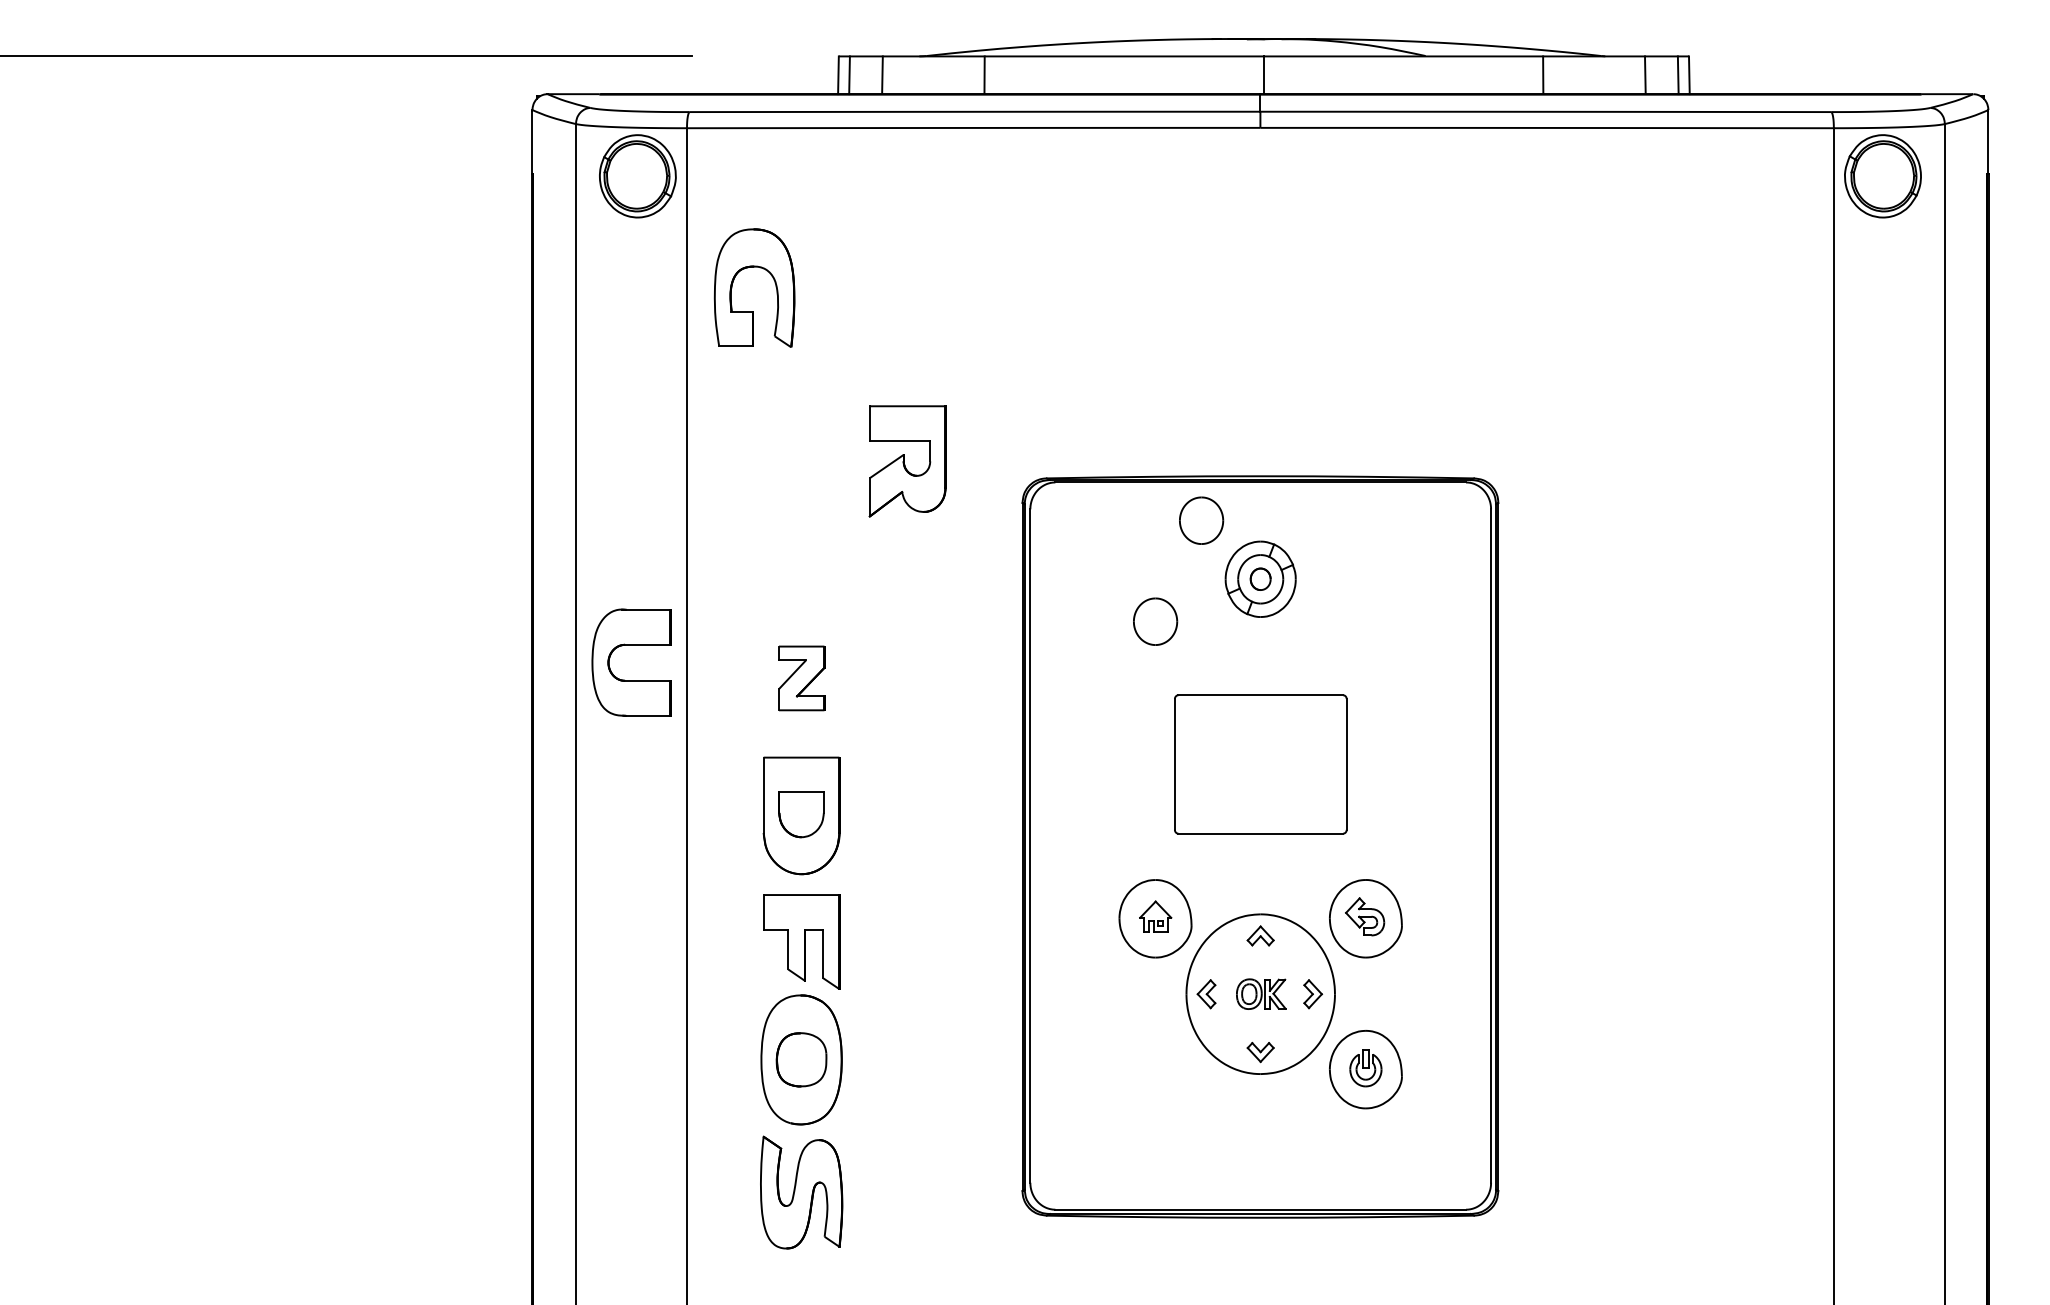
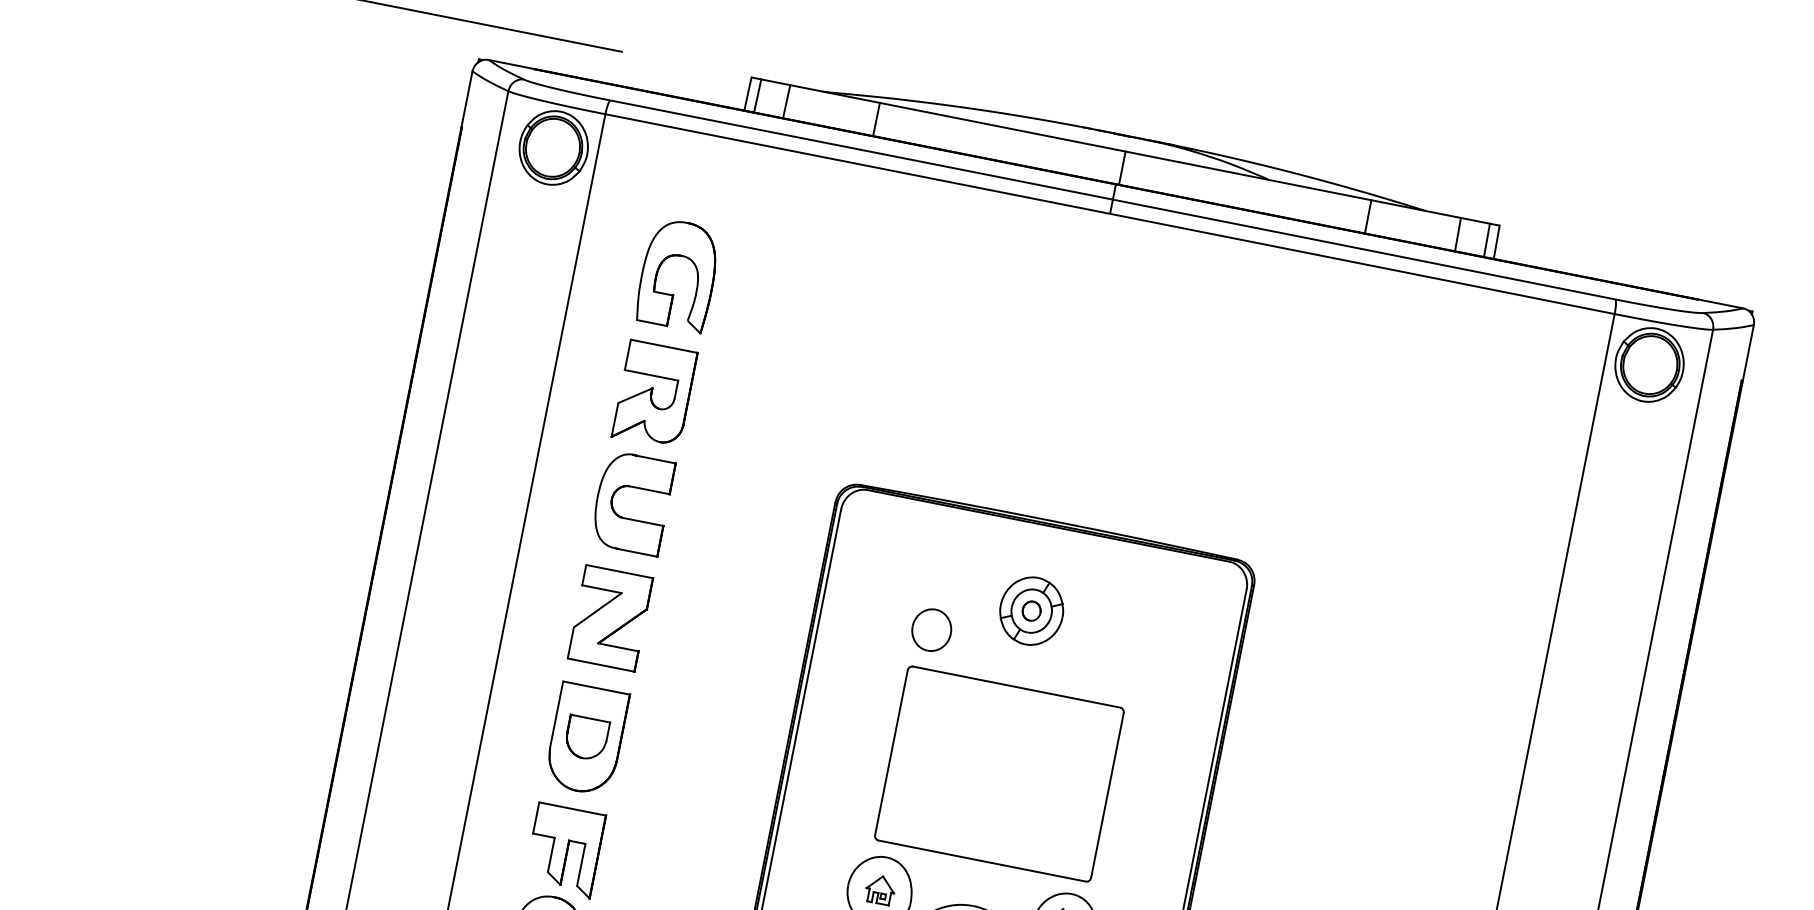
part: (760, 268) -> (687, 258), moved
part: (907, 461) -> (654, 394), moved
part: (1201, 520) -> (989, 549), removed
part: (631, 645) -> (635, 488), moved
part: (801, 678) -> (610, 618), size x1.67
part: (1260, 764) -> (999, 774), size x1.43

